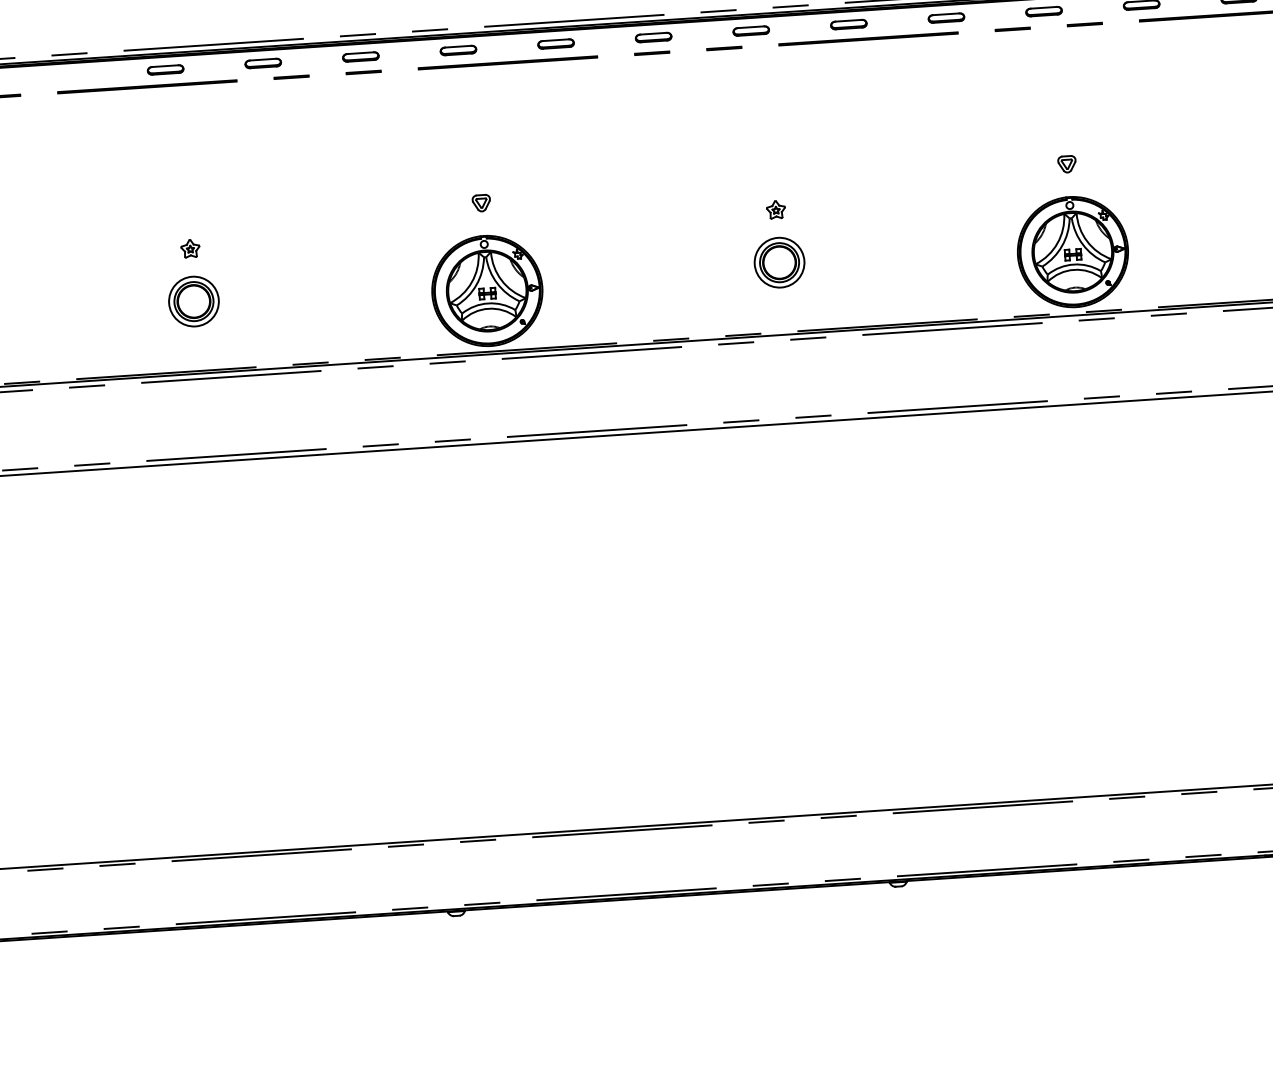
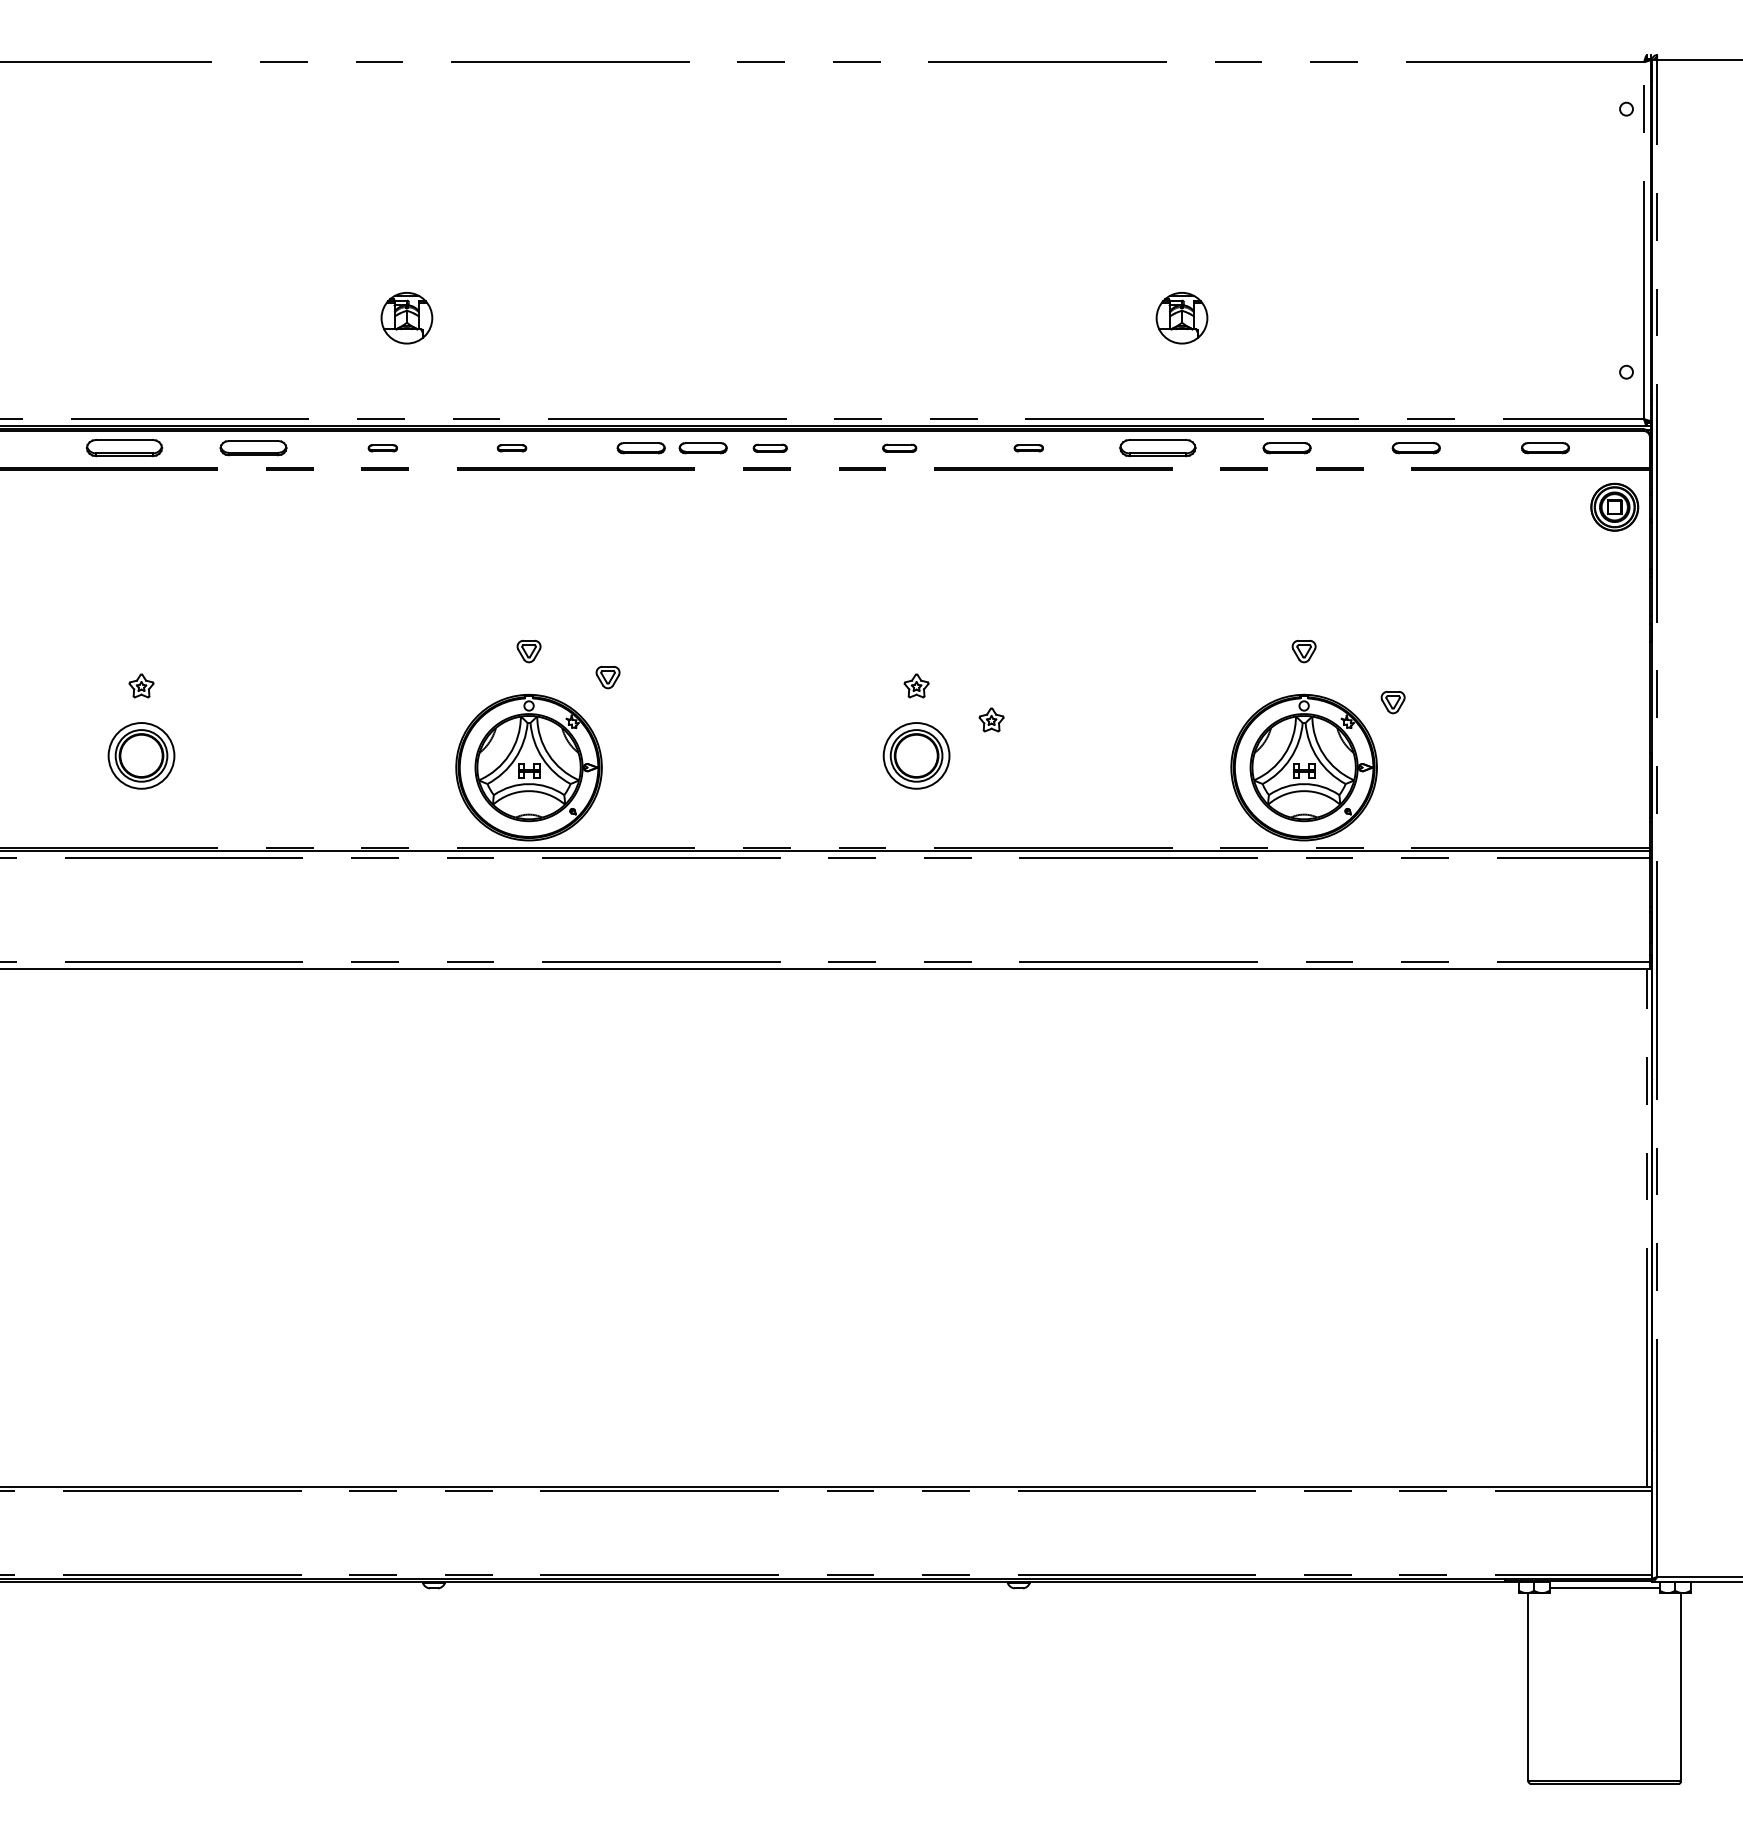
part: (946, 18) -> (1157, 448), size x1.6
part: (848, 24) -> (1028, 448), size x0.6
part: (751, 31) -> (899, 448), size x0.7
part: (653, 37) -> (769, 448), size x0.7
part: (602, 41) -> (702, 448), added
part: (458, 50) -> (511, 448), size x0.6
part: (360, 57) -> (382, 448), size x0.6
part: (263, 63) -> (253, 448), size x1.4
part: (165, 70) -> (124, 448), size x1.6
part: (1136, 198) -> (1392, 702), added
part: (542, 218) -> (607, 677), added
part: (834, 231) -> (991, 719), added

